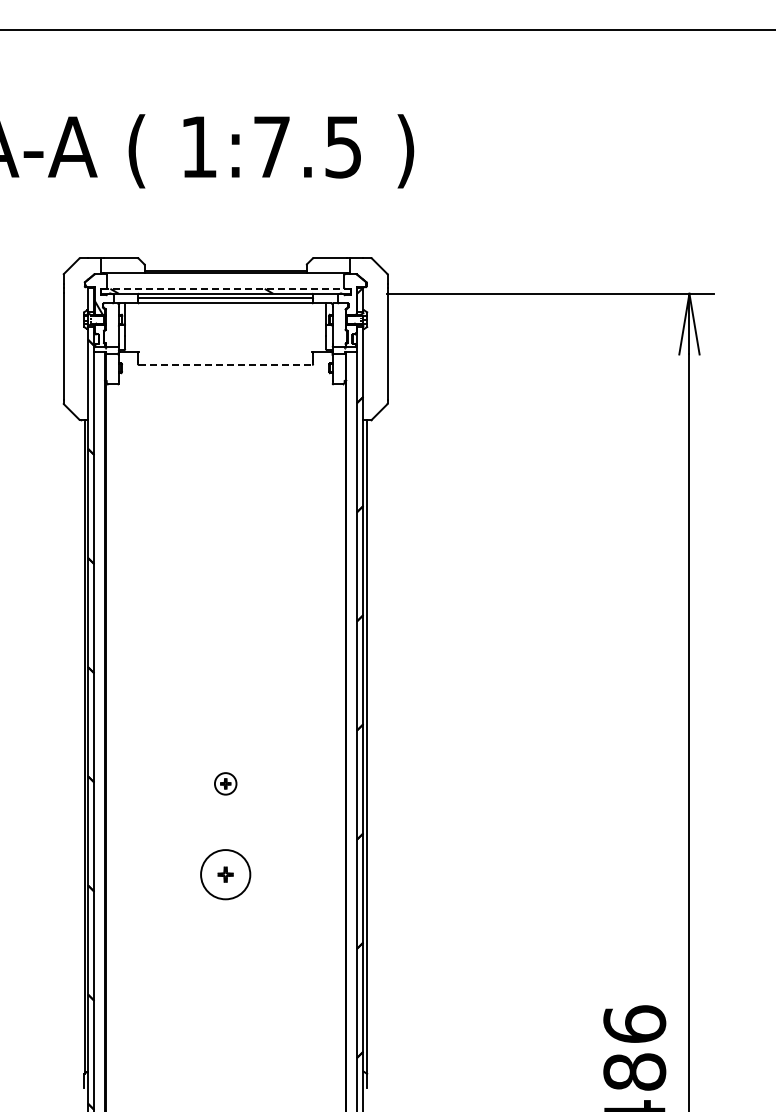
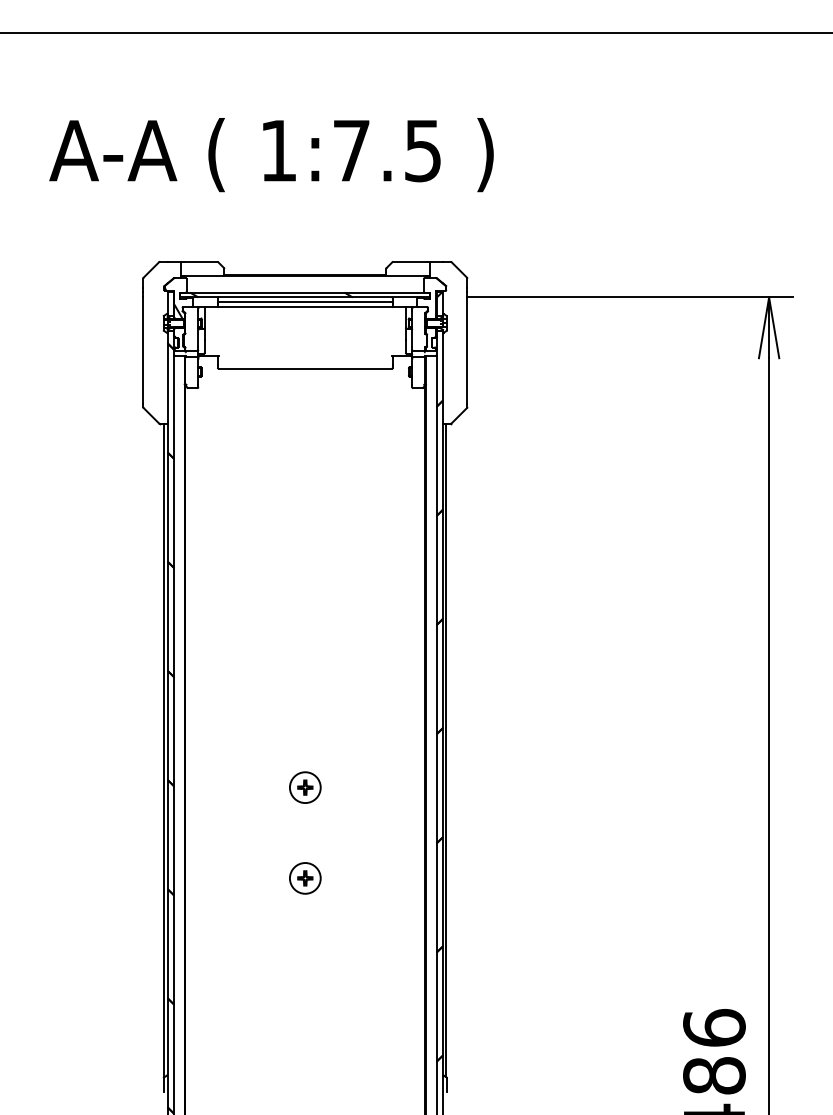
line: (224, 288) -> (304, 292), dashed -> solid
line: (225, 364) -> (305, 368), dashed -> solid
part: (225, 783) -> (305, 787), size x1.43
circle: (224, 874) -> (304, 878), size x0.62

